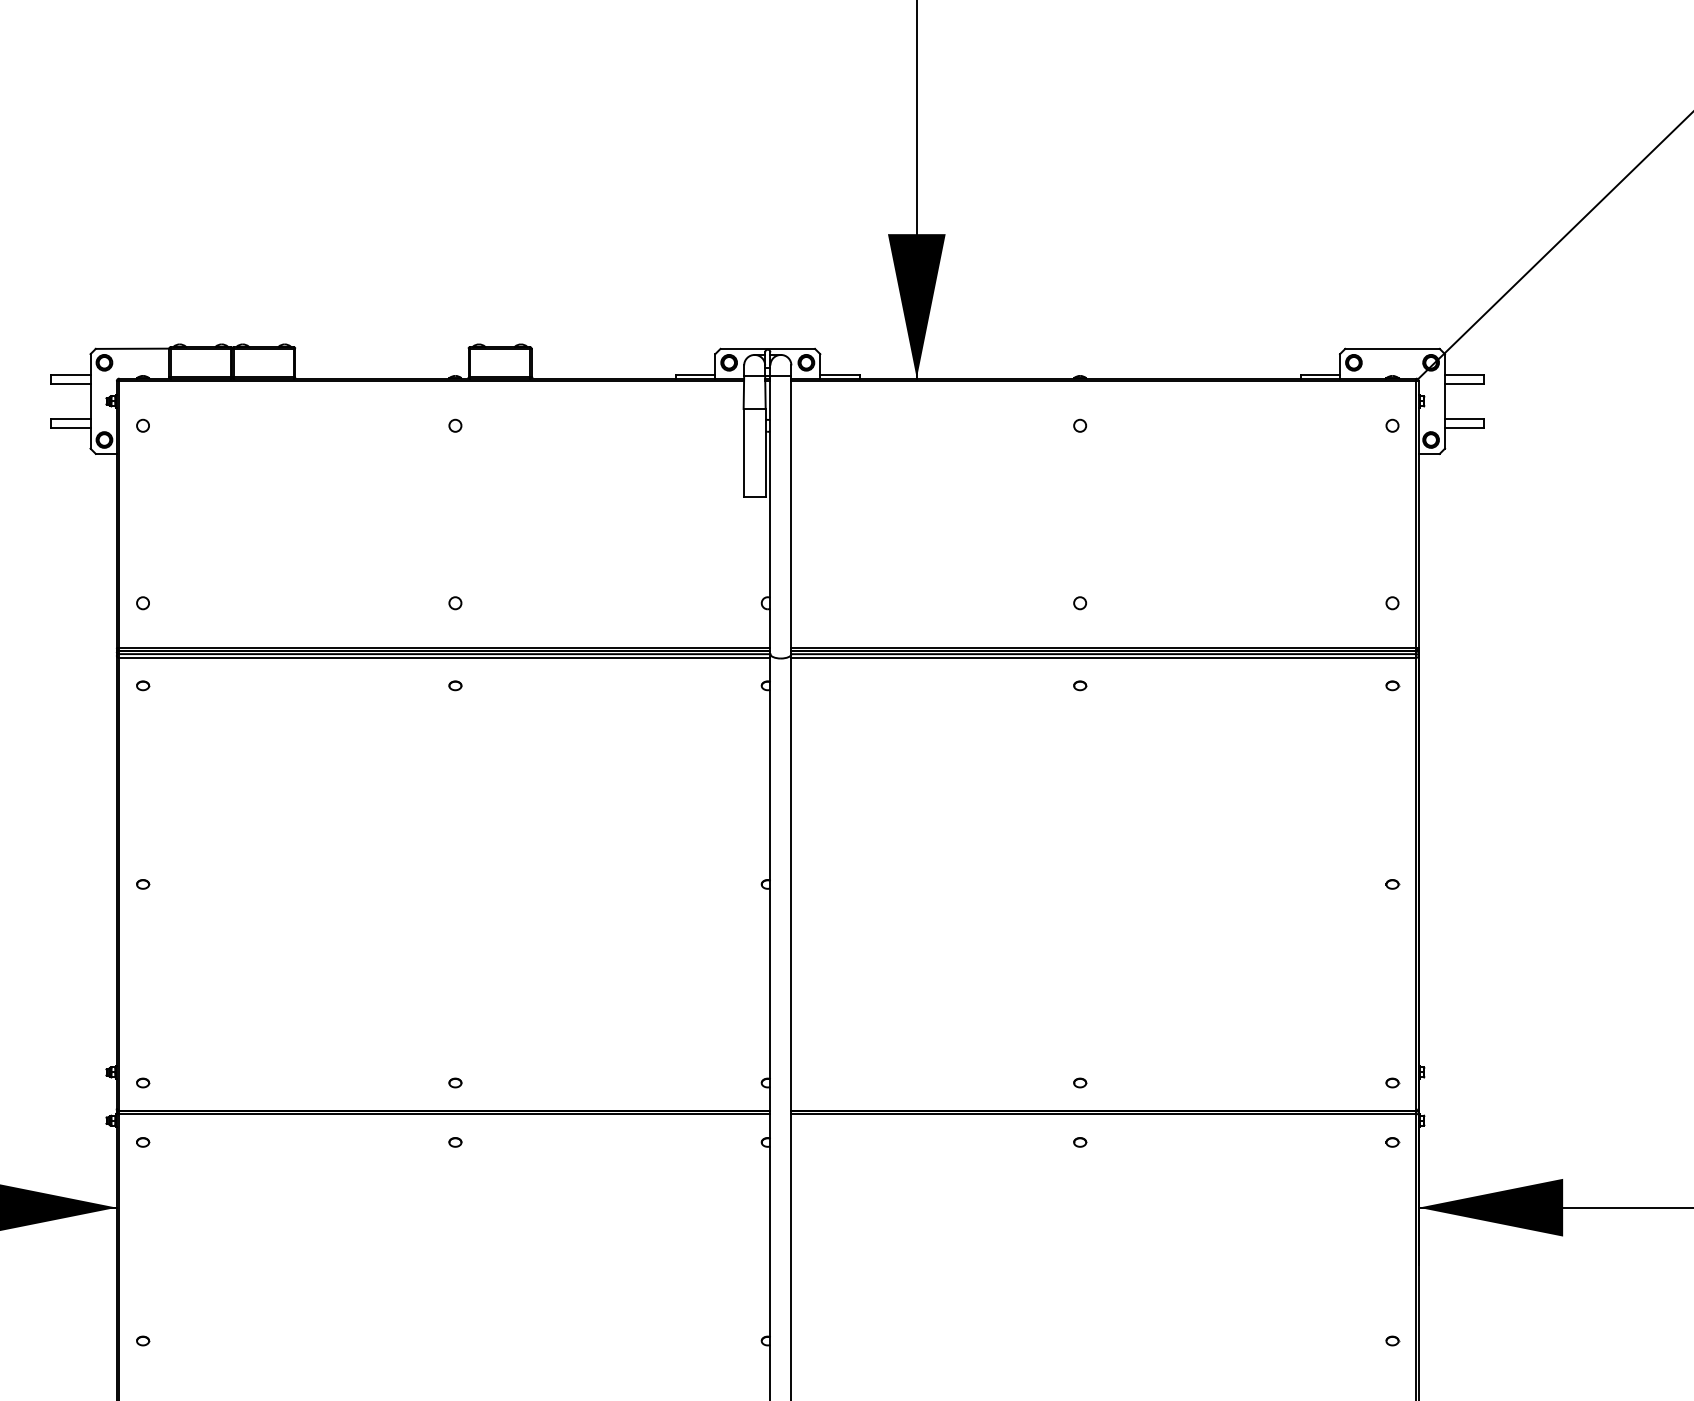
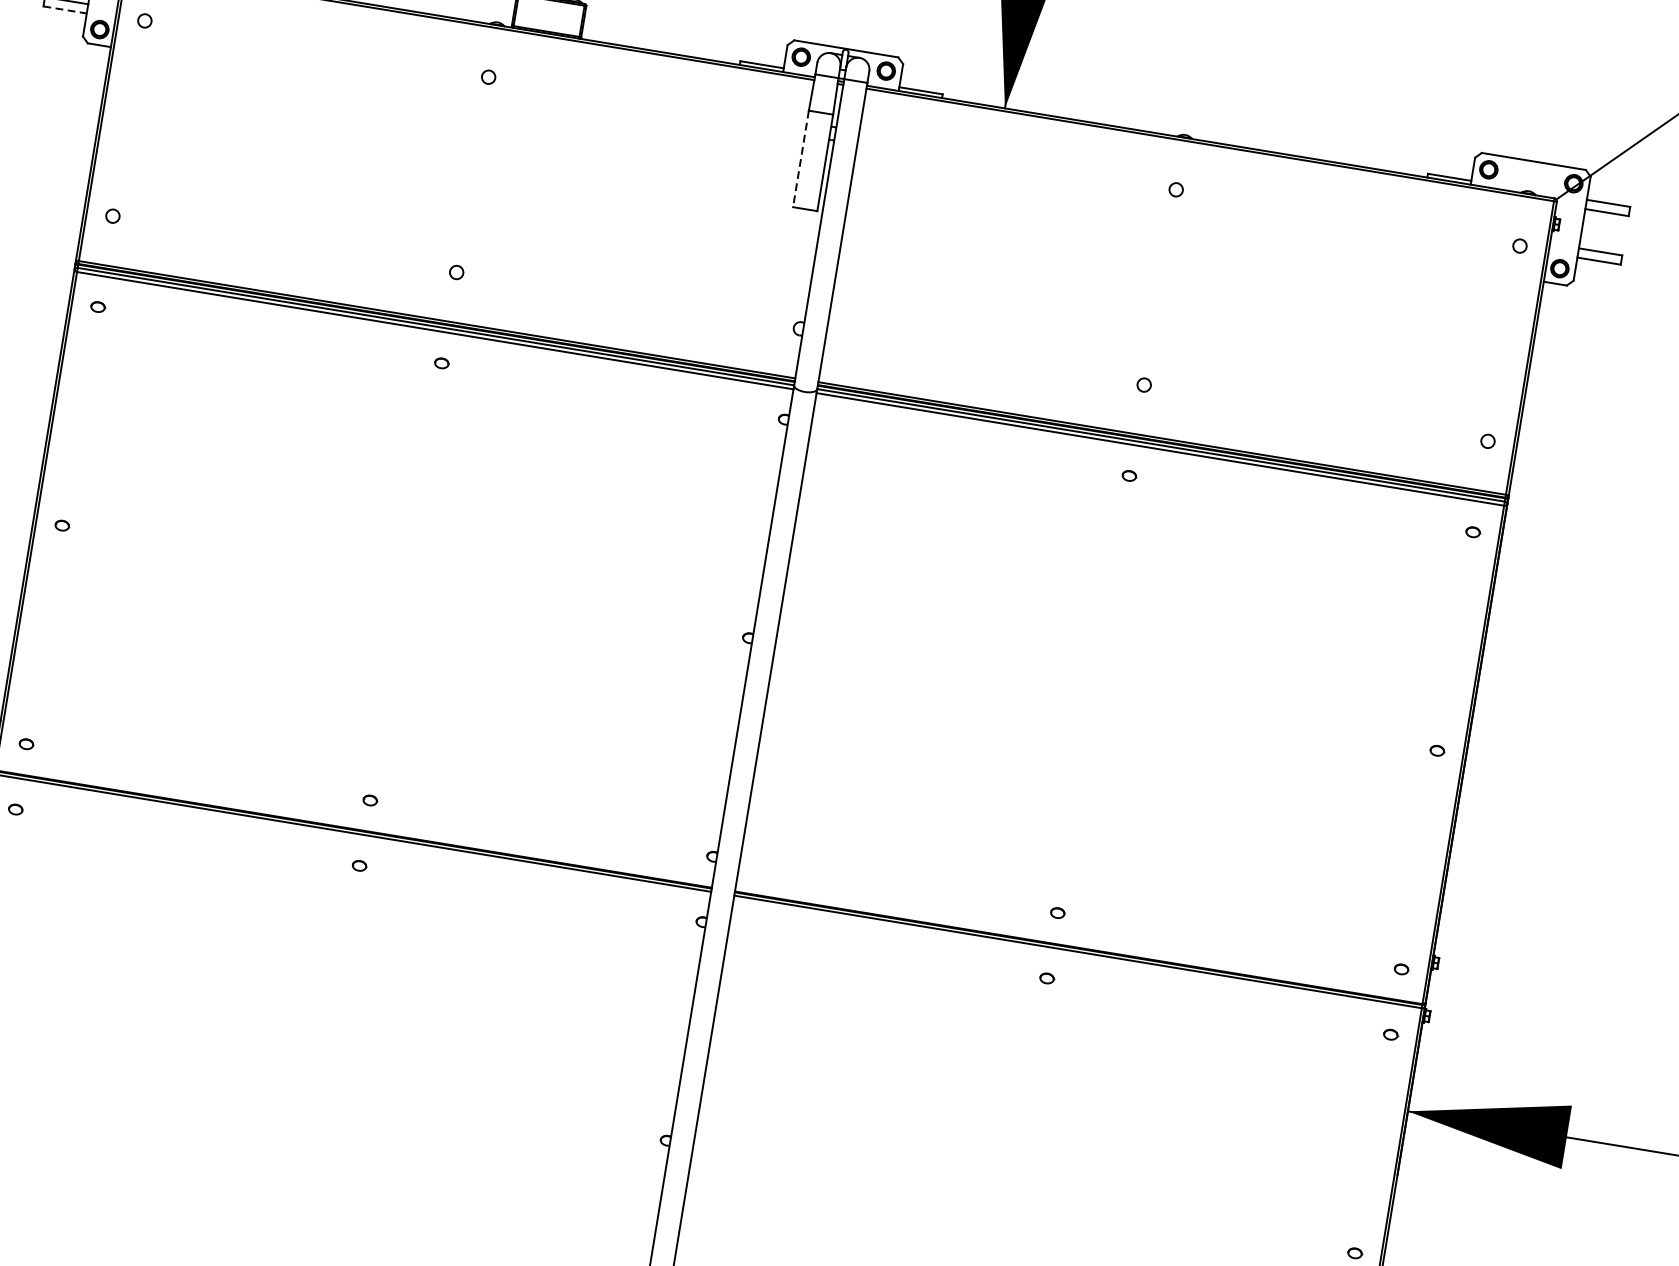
line: (70, 427) -> (64, 9), solid -> dashed
line: (743, 452) -> (800, 158), solid -> dashed

